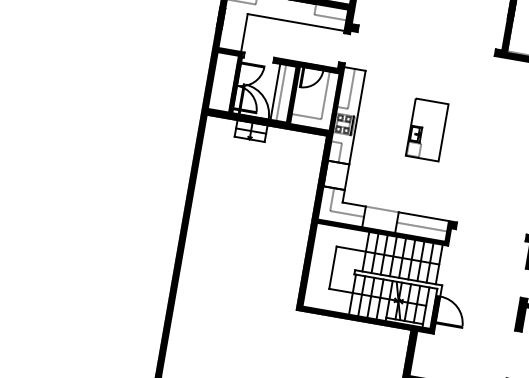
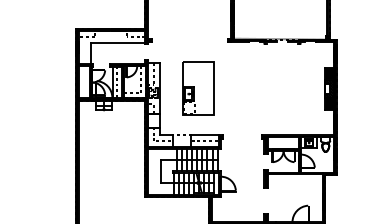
part: (427, 129) -> (198, 88), size x1.67

